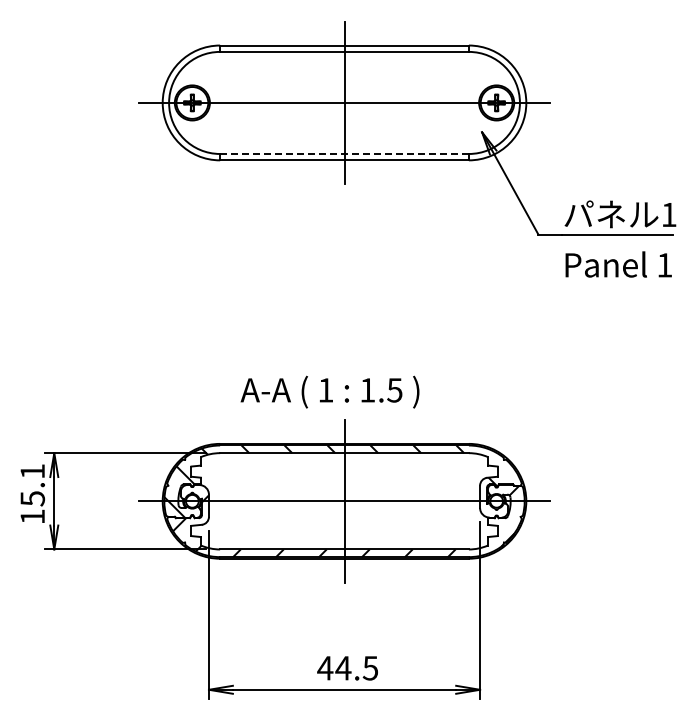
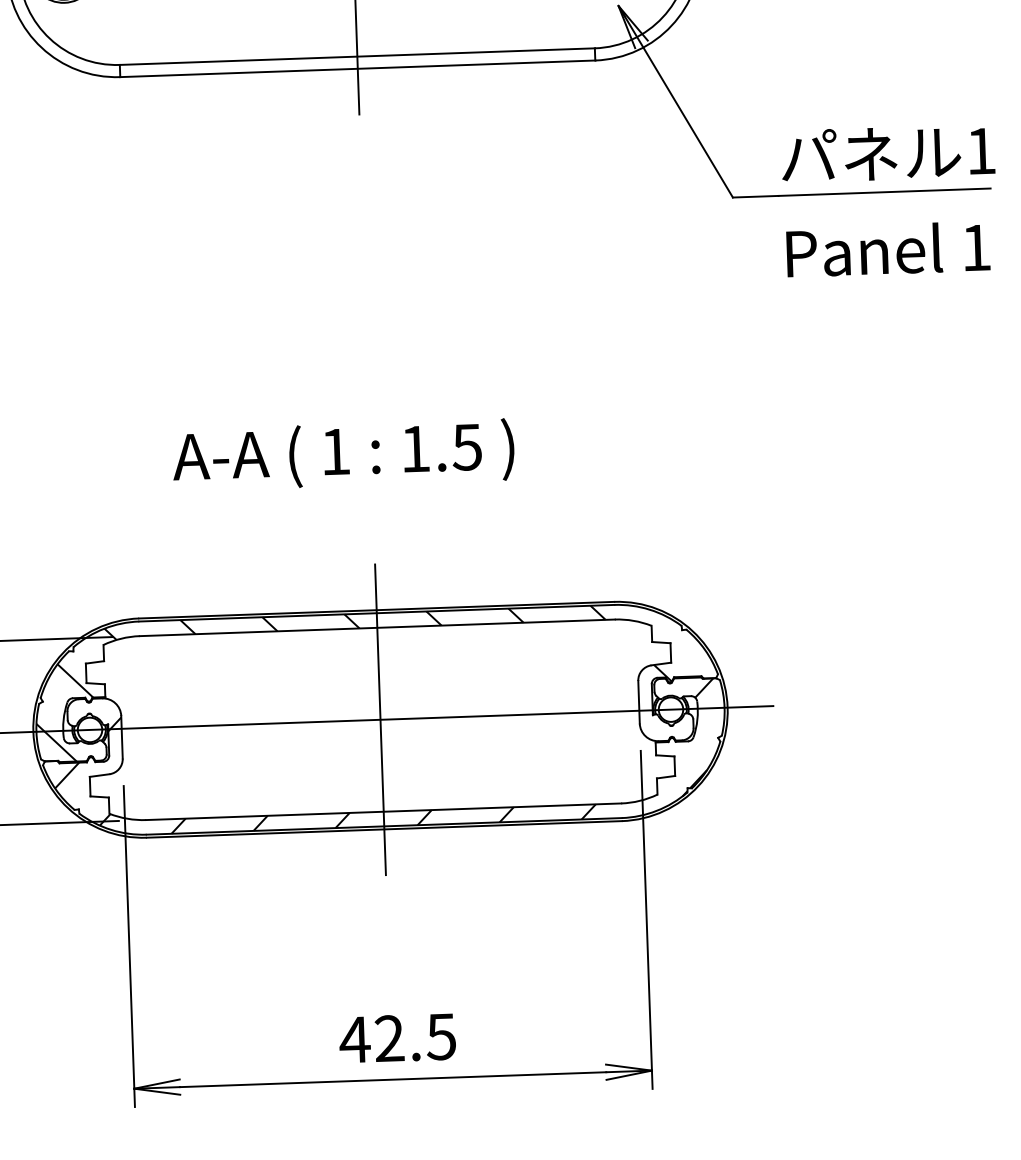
line: (344, 153) -> (357, 55), dashed -> solid
text: (329, 391) -> (342, 453), moved
text: (343, 668) -> (389, 1039), 44.5 -> 42.5

